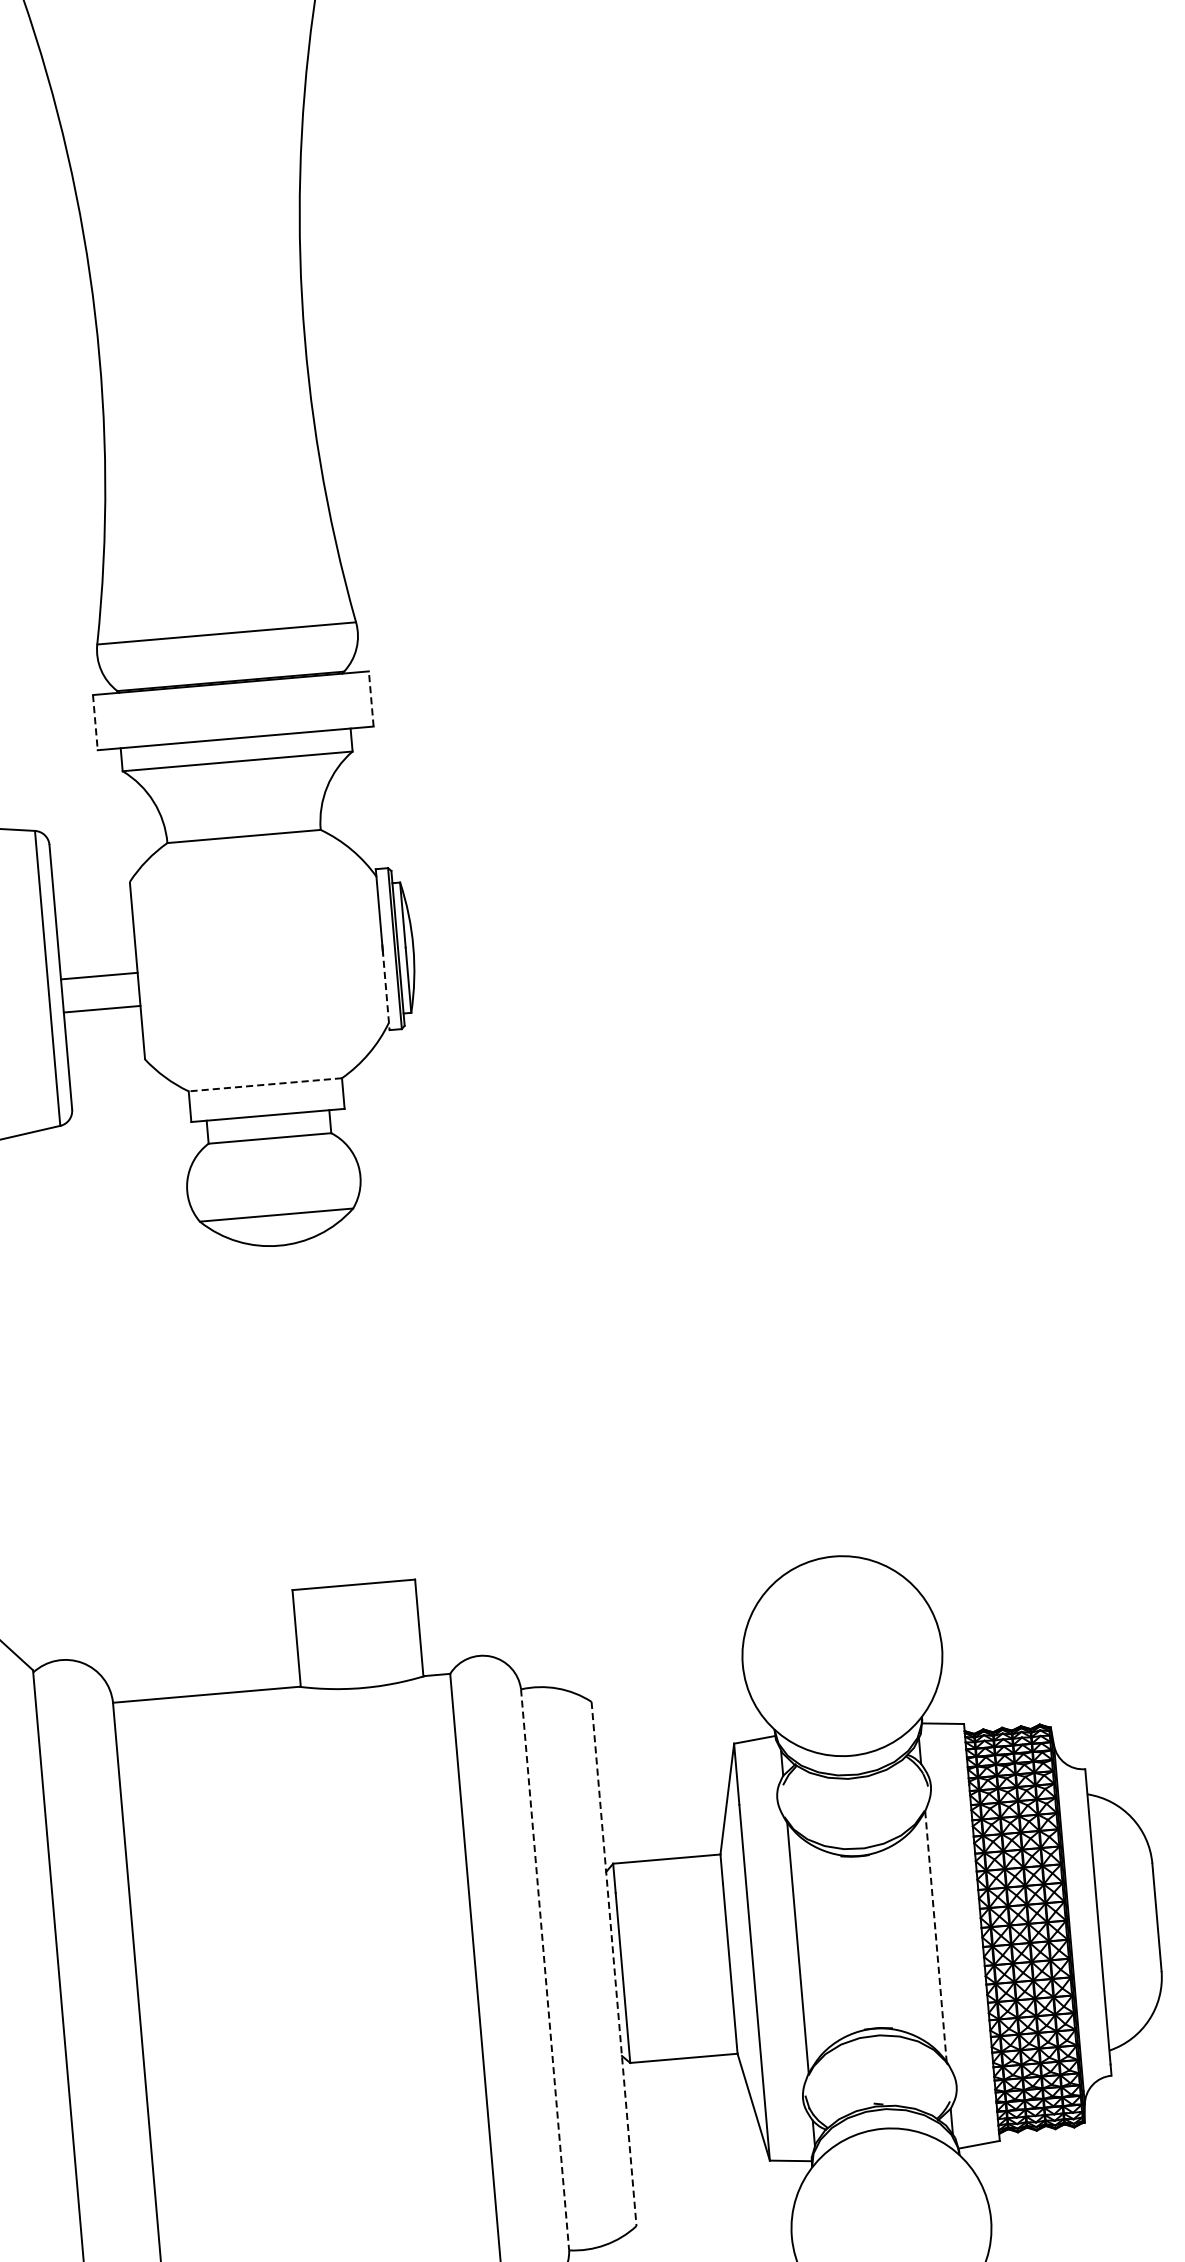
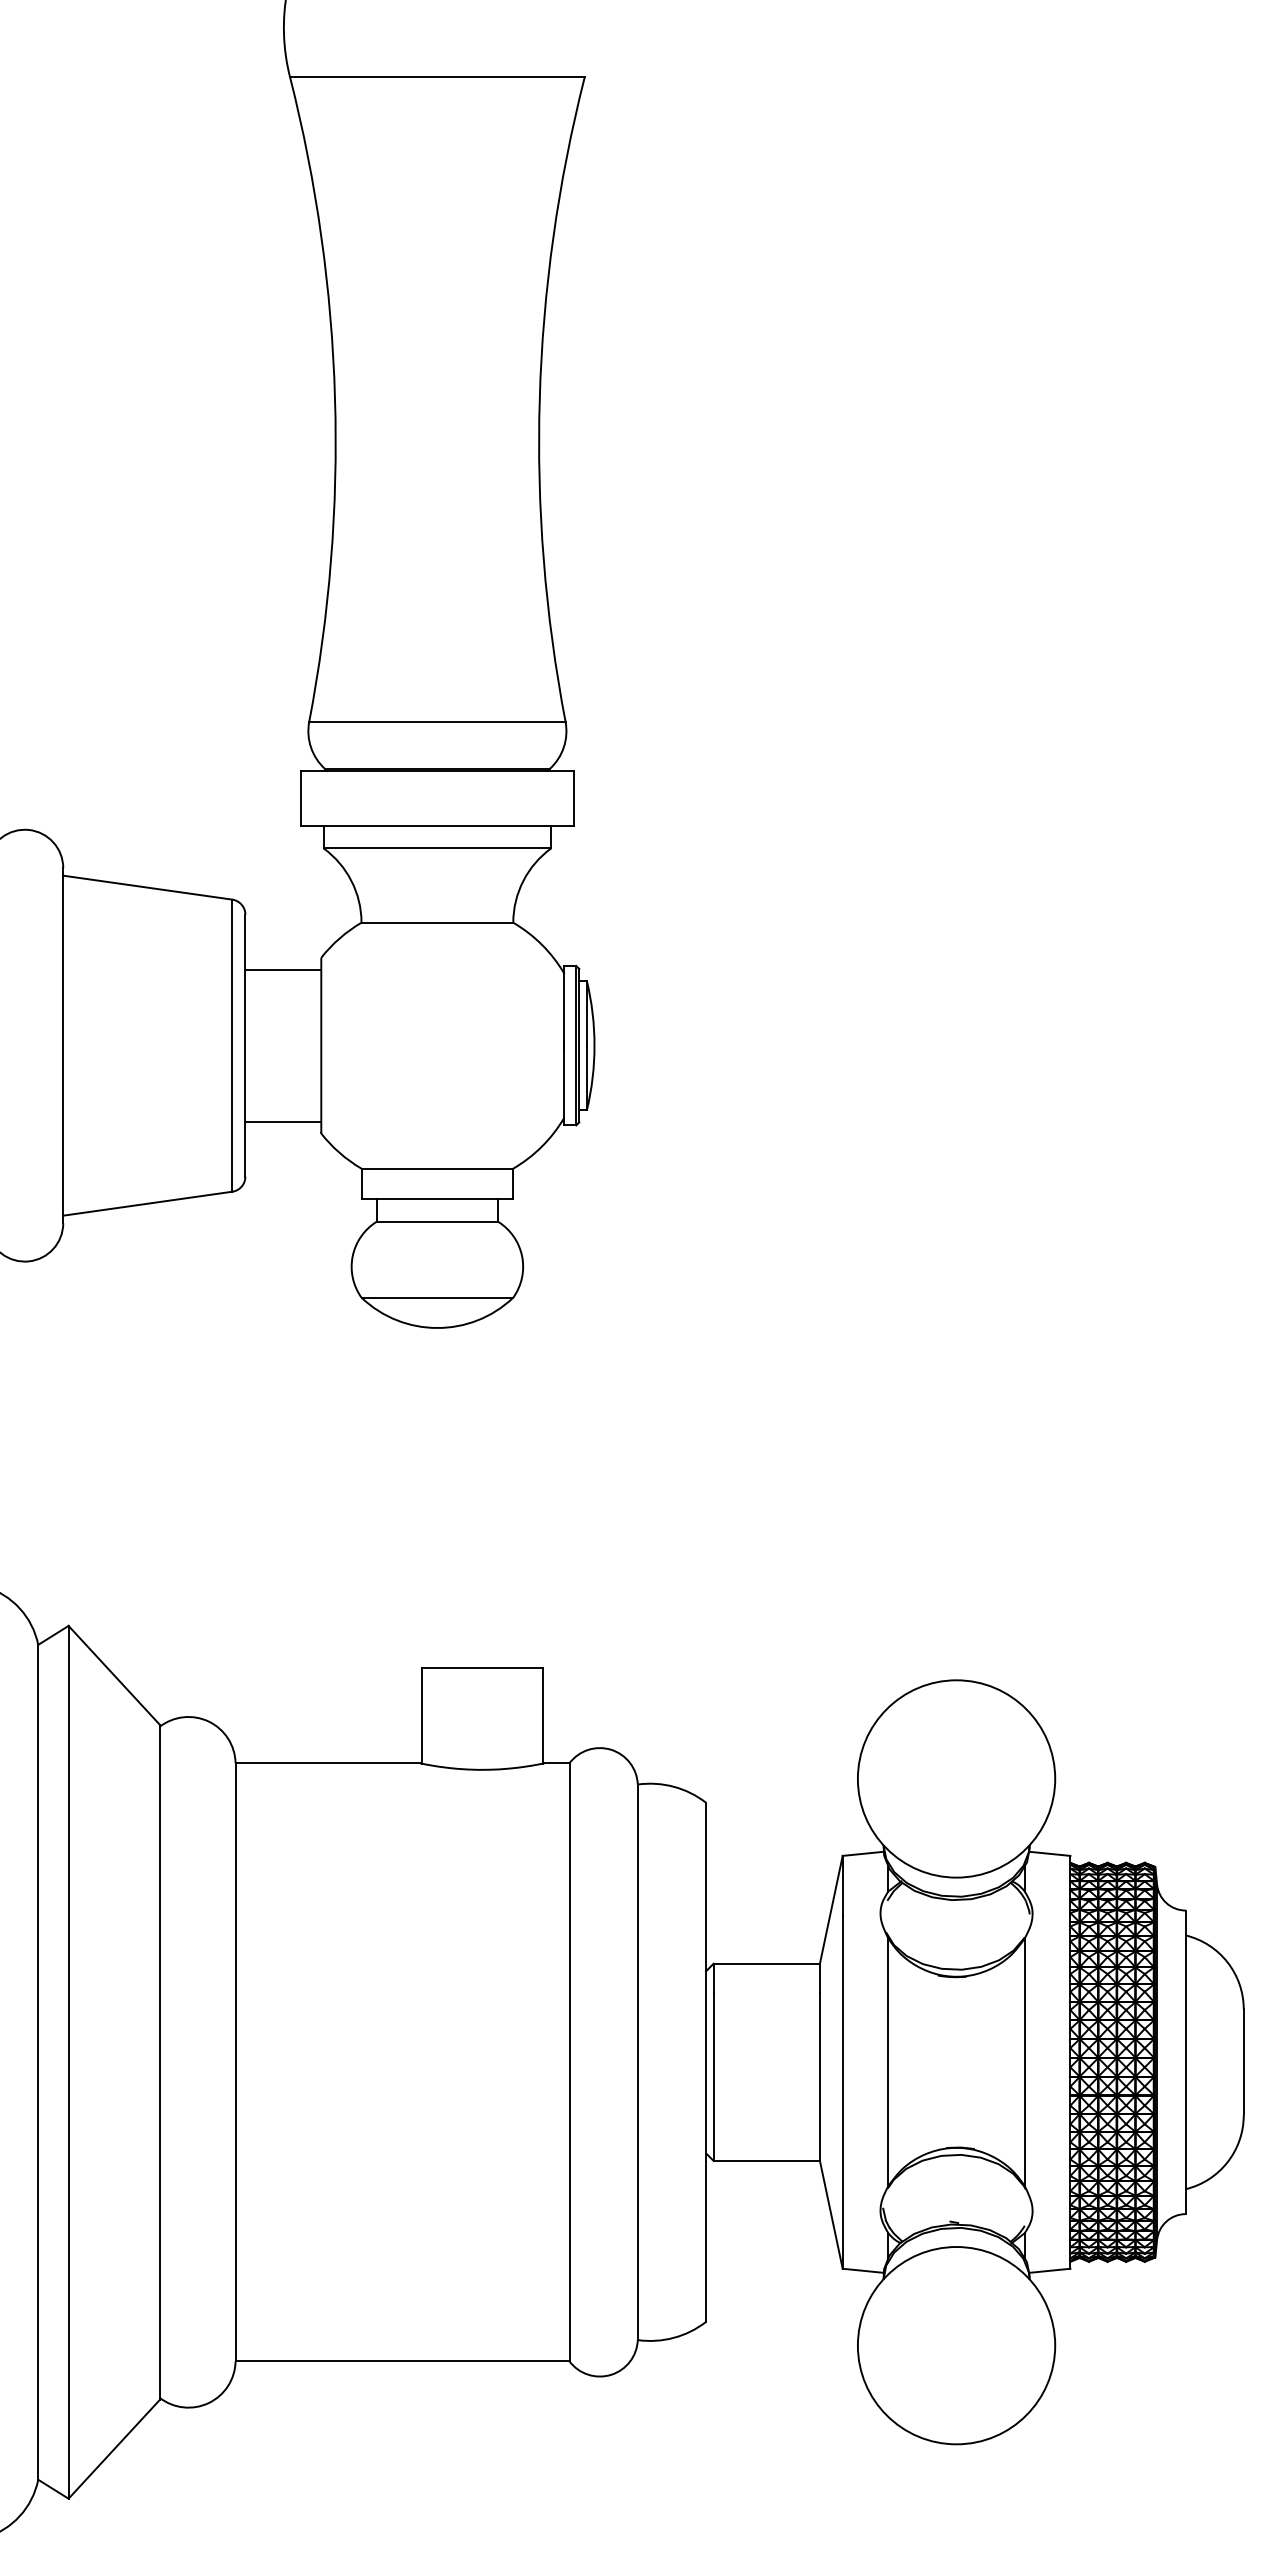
line: (371, 698) -> (574, 797), dashed -> solid
line: (95, 722) -> (300, 798), dashed -> solid
line: (99, 975) -> (283, 969), moved
line: (386, 989) -> (564, 1085), dashed -> solid
line: (102, 1009) -> (283, 1121), moved
line: (265, 1084) -> (437, 1168), dashed -> solid
line: (935, 1936) -> (1024, 2062), dashed -> solid
line: (614, 1964) -> (706, 2062), dashed -> solid
line: (544, 1970) -> (637, 2062), dashed -> solid

